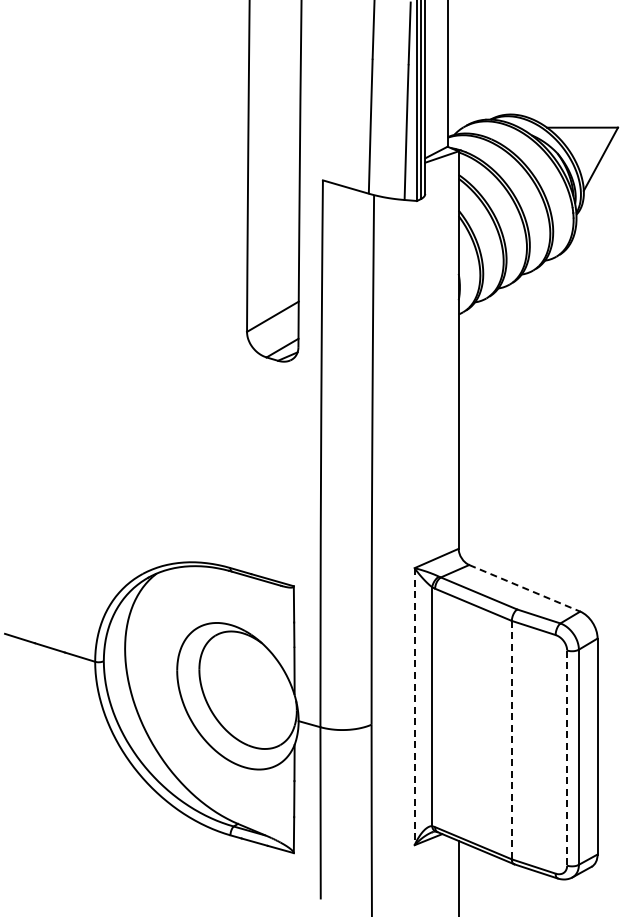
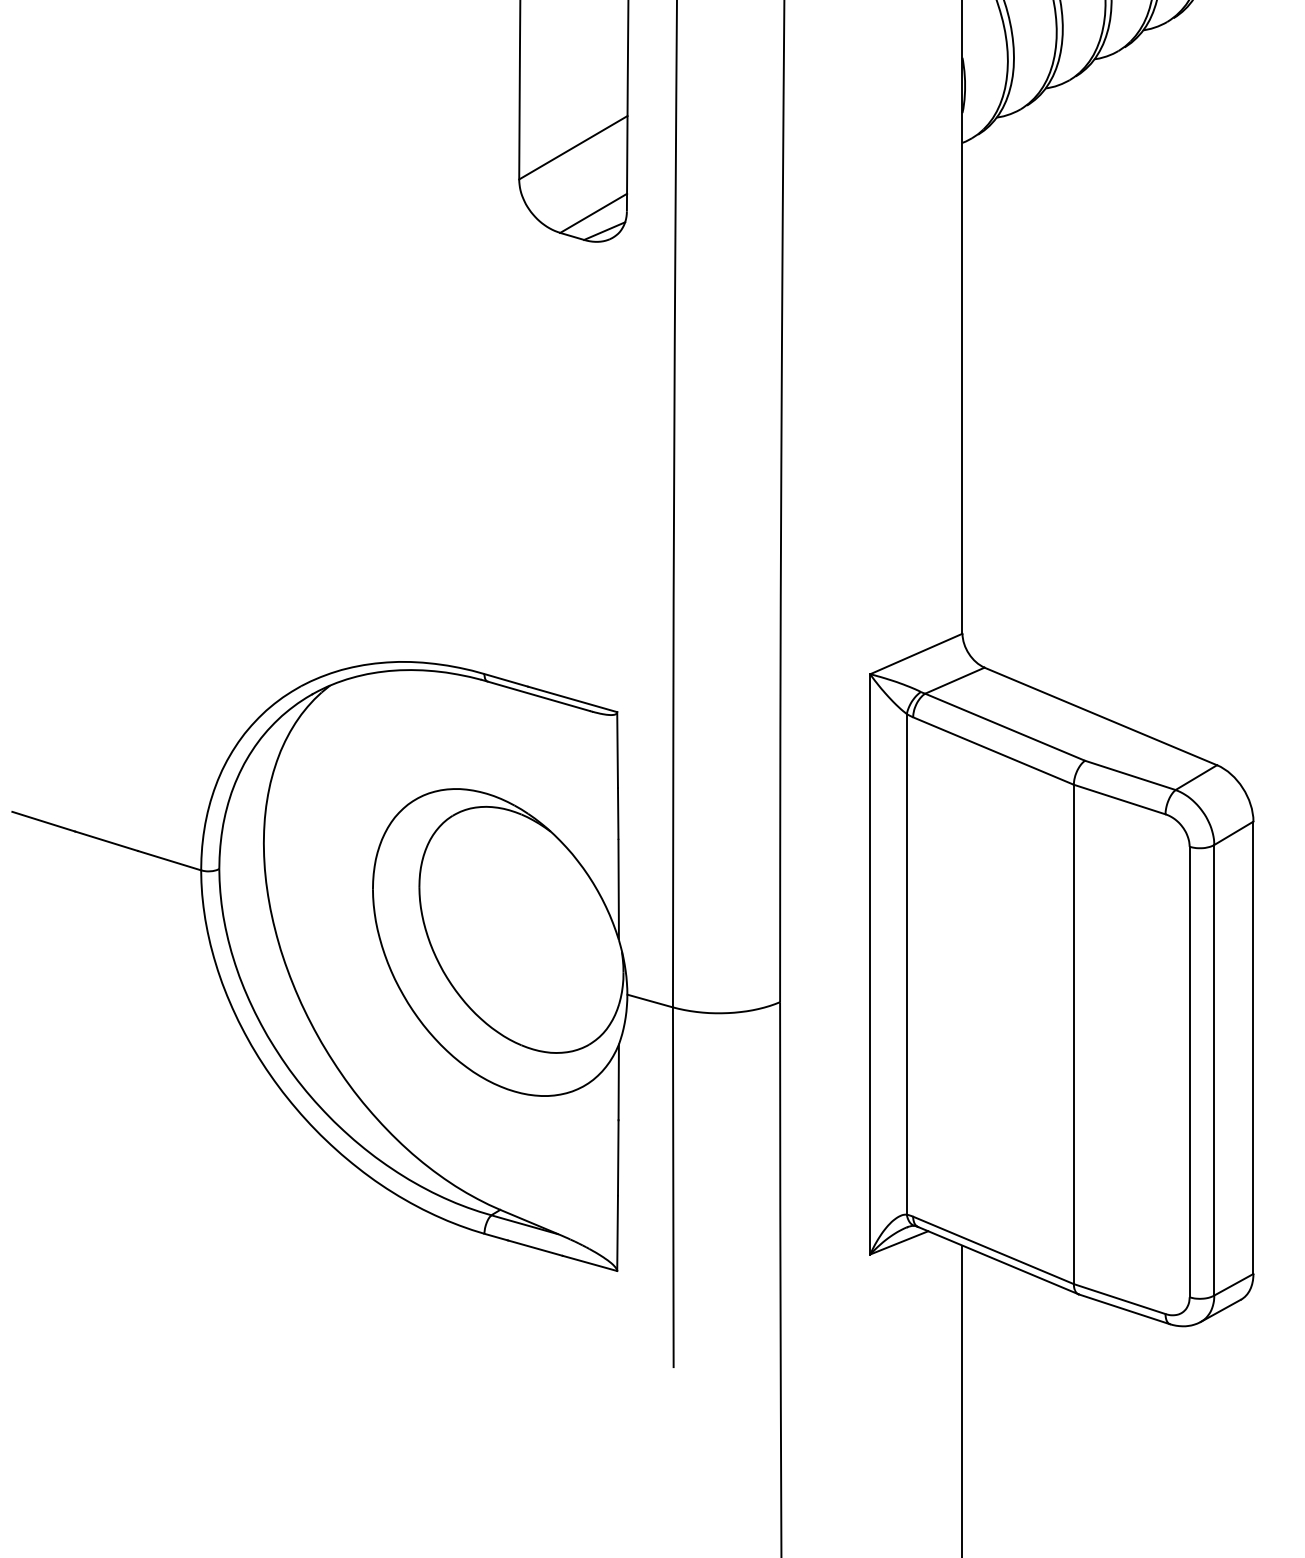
line: (525, 588) -> (1102, 716), dashed -> solid
line: (414, 706) -> (869, 963), dashed -> solid
line: (511, 740) -> (1073, 1035), dashed -> solid
line: (567, 758) -> (1190, 1072), dashed -> solid

